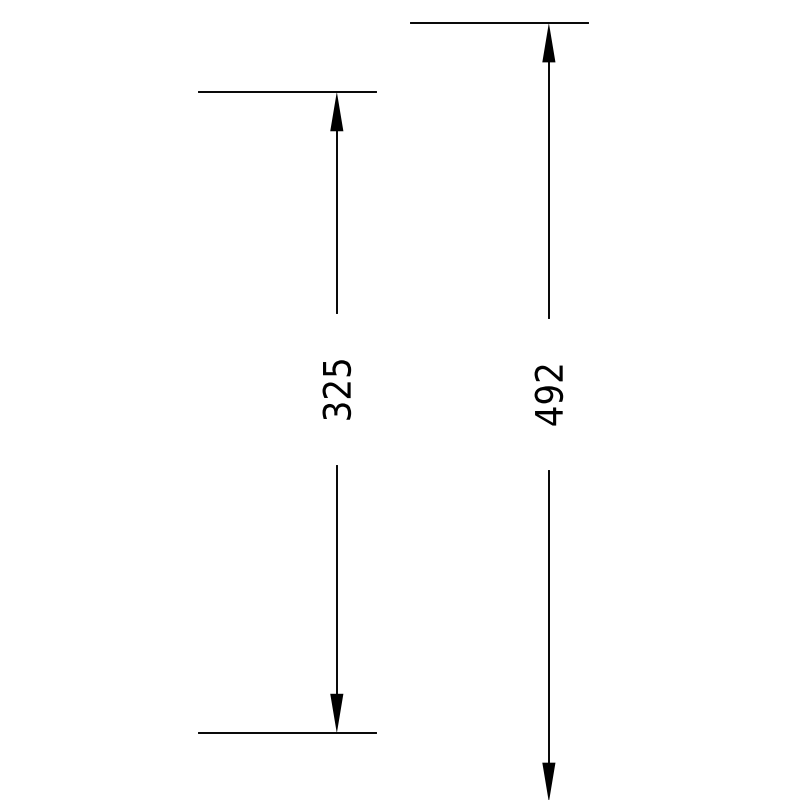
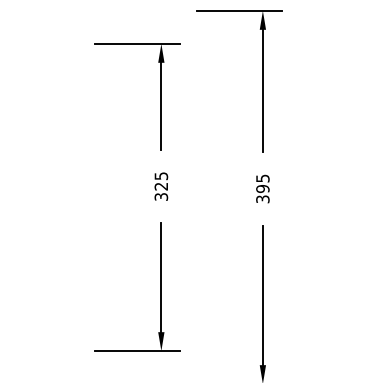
text: (548, 393) -> (262, 188), 492 -> 395

